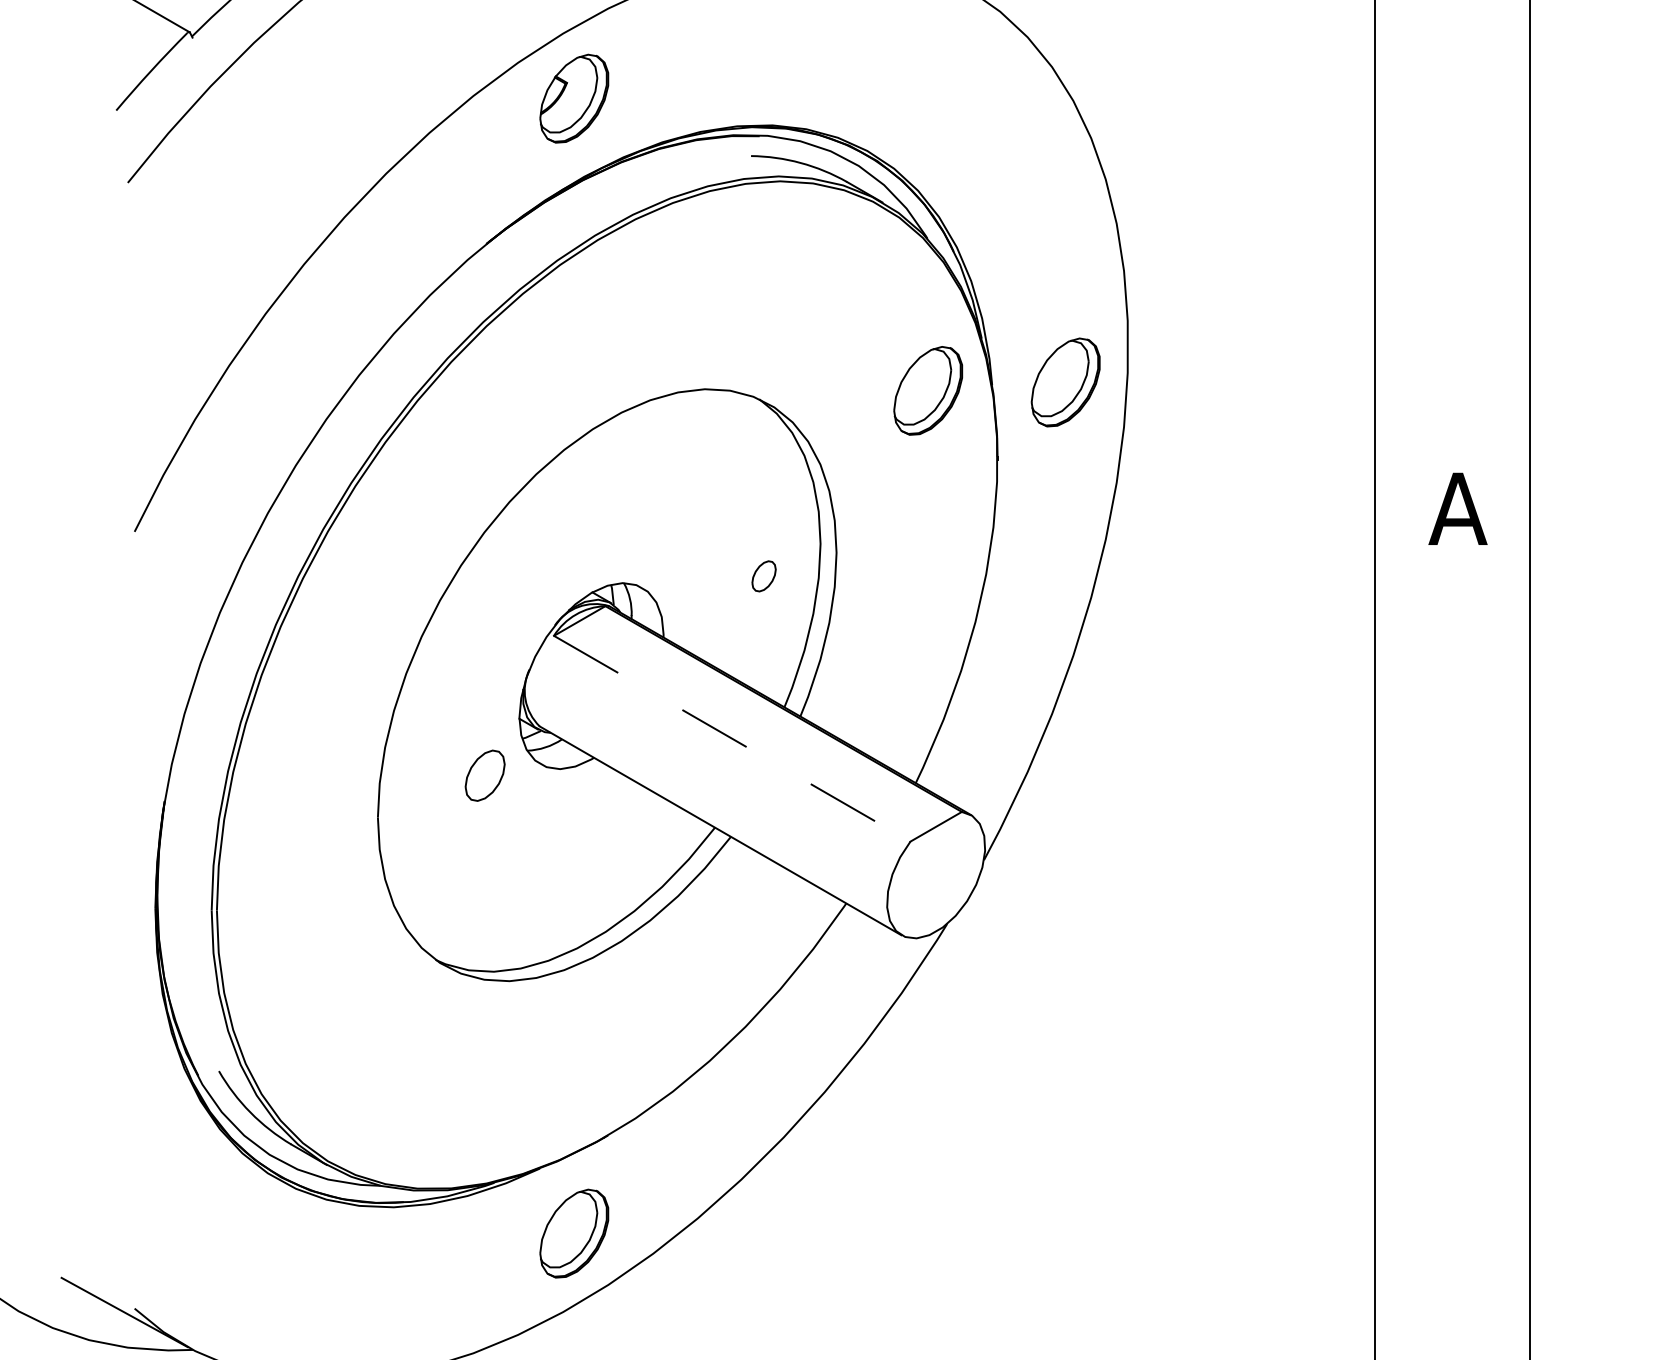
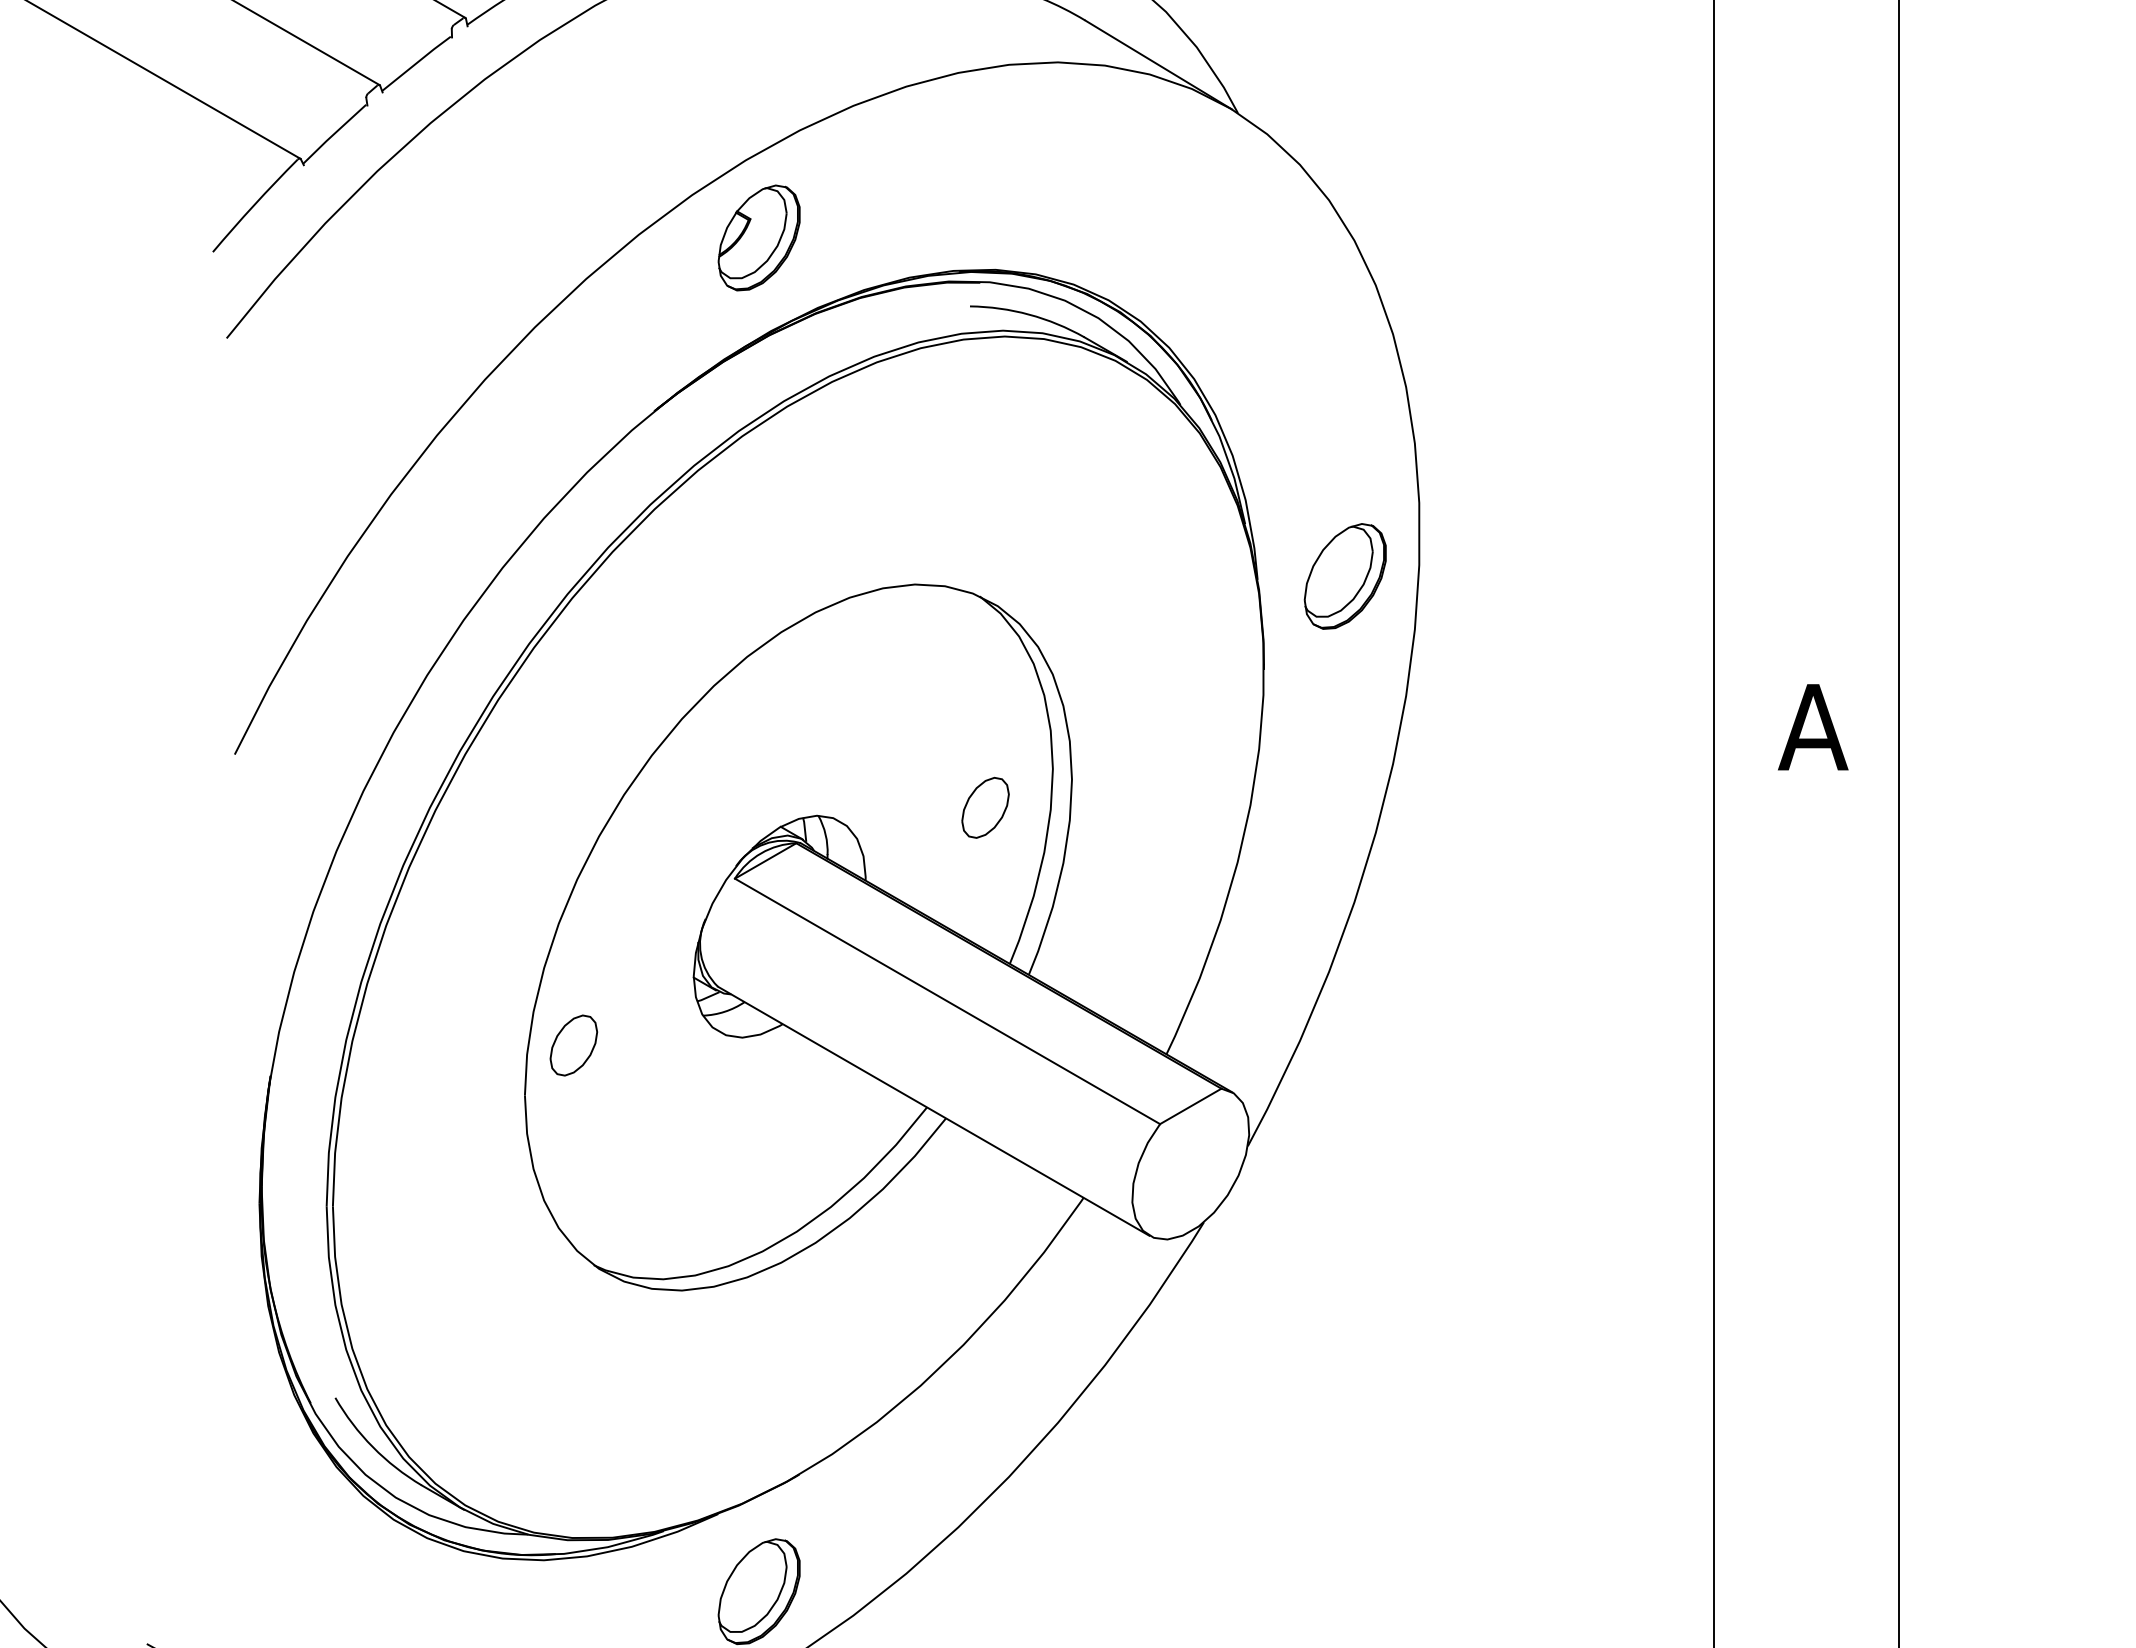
part: (927, 390) -> (1180, 586), removed
part: (764, 576) -> (985, 807), size x1.67
line: (732, 738) -> (947, 1001), dashed -> solid
part: (484, 775) -> (573, 1045), moved

